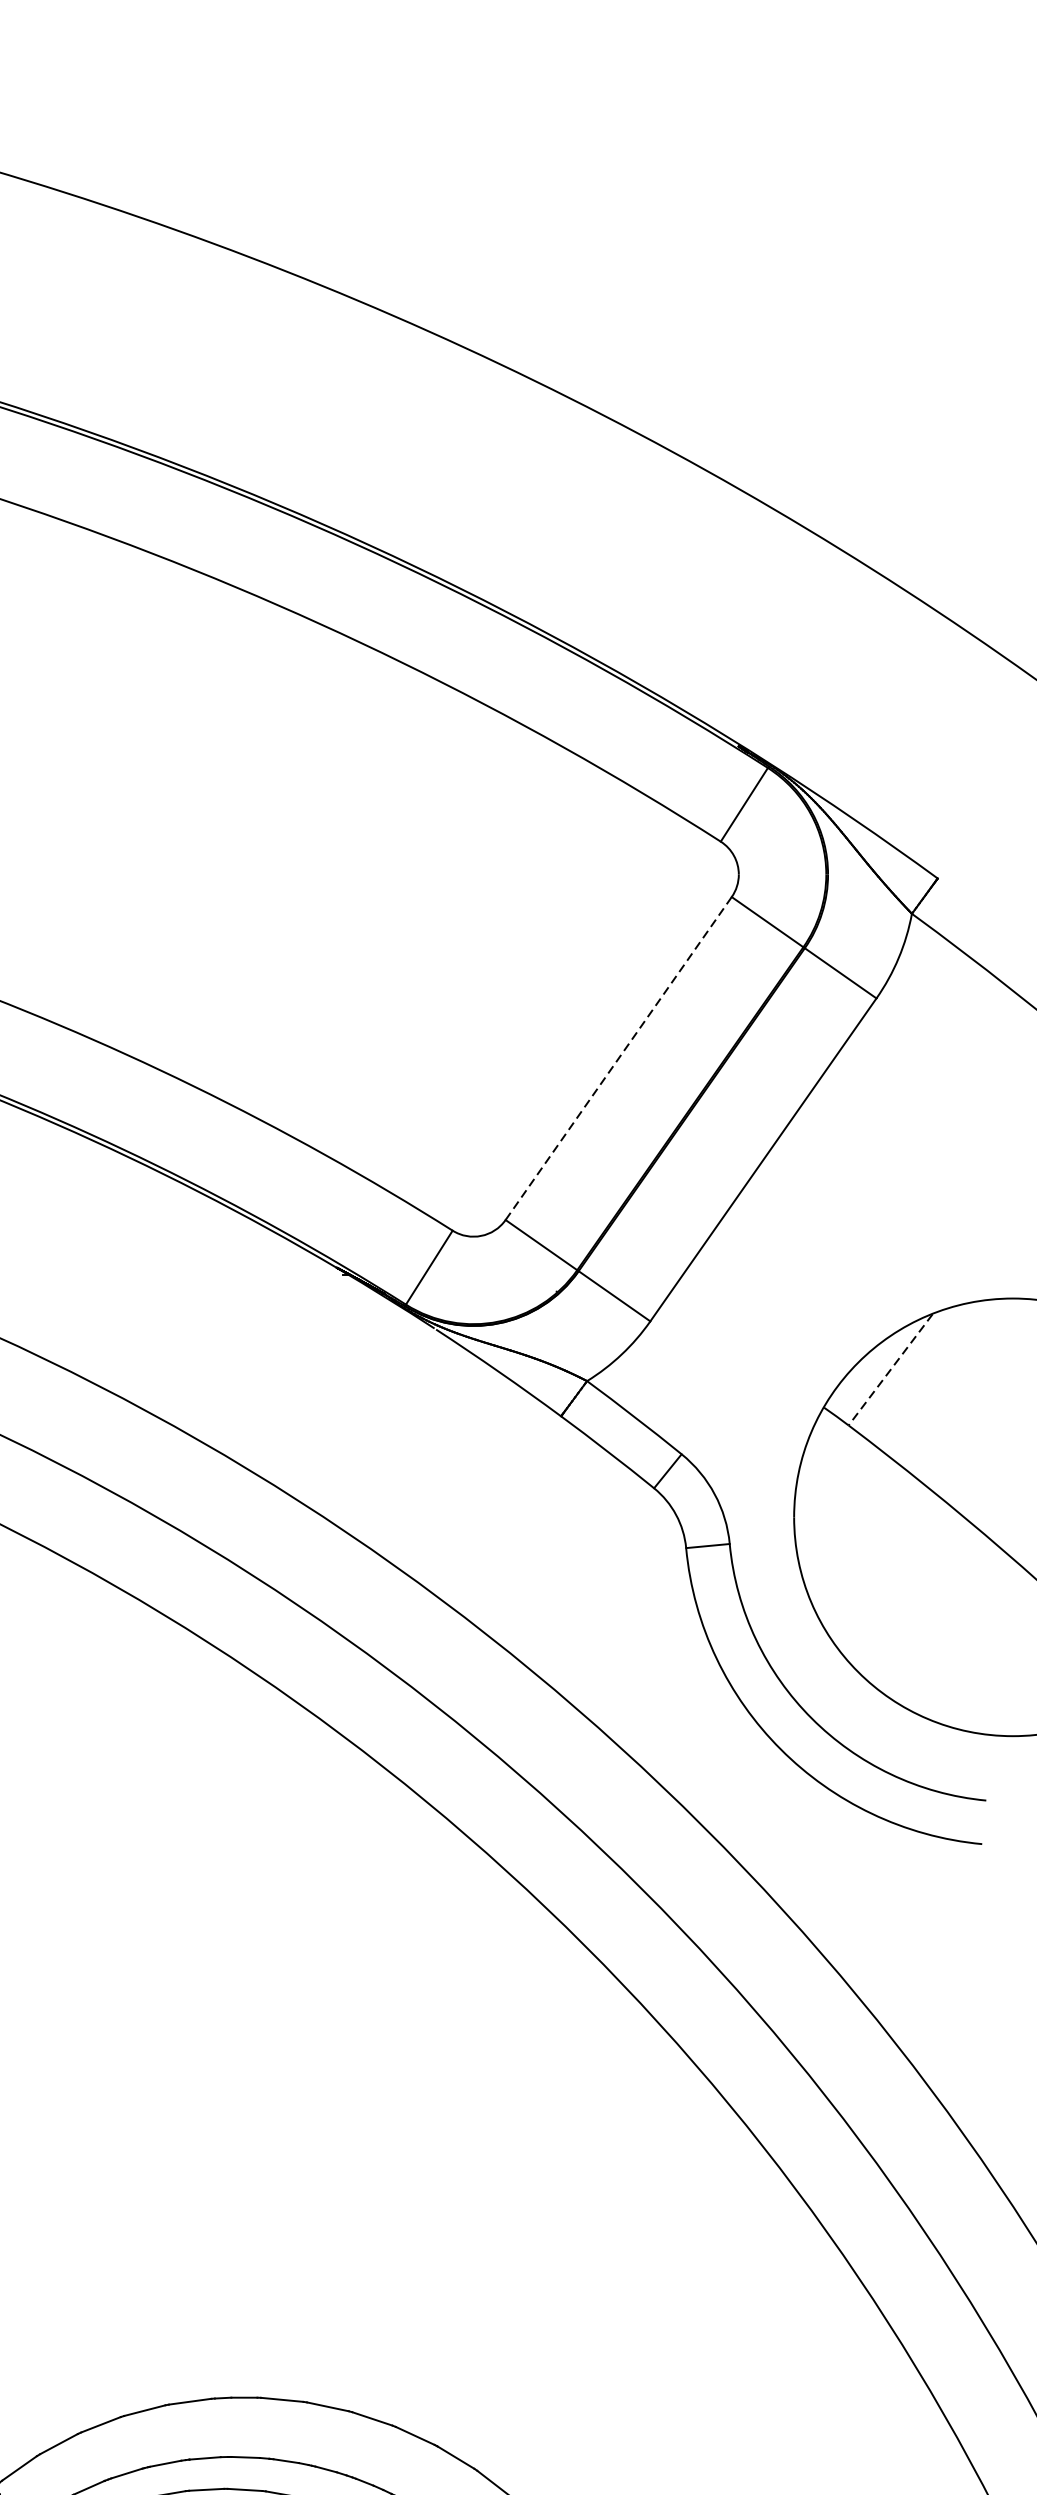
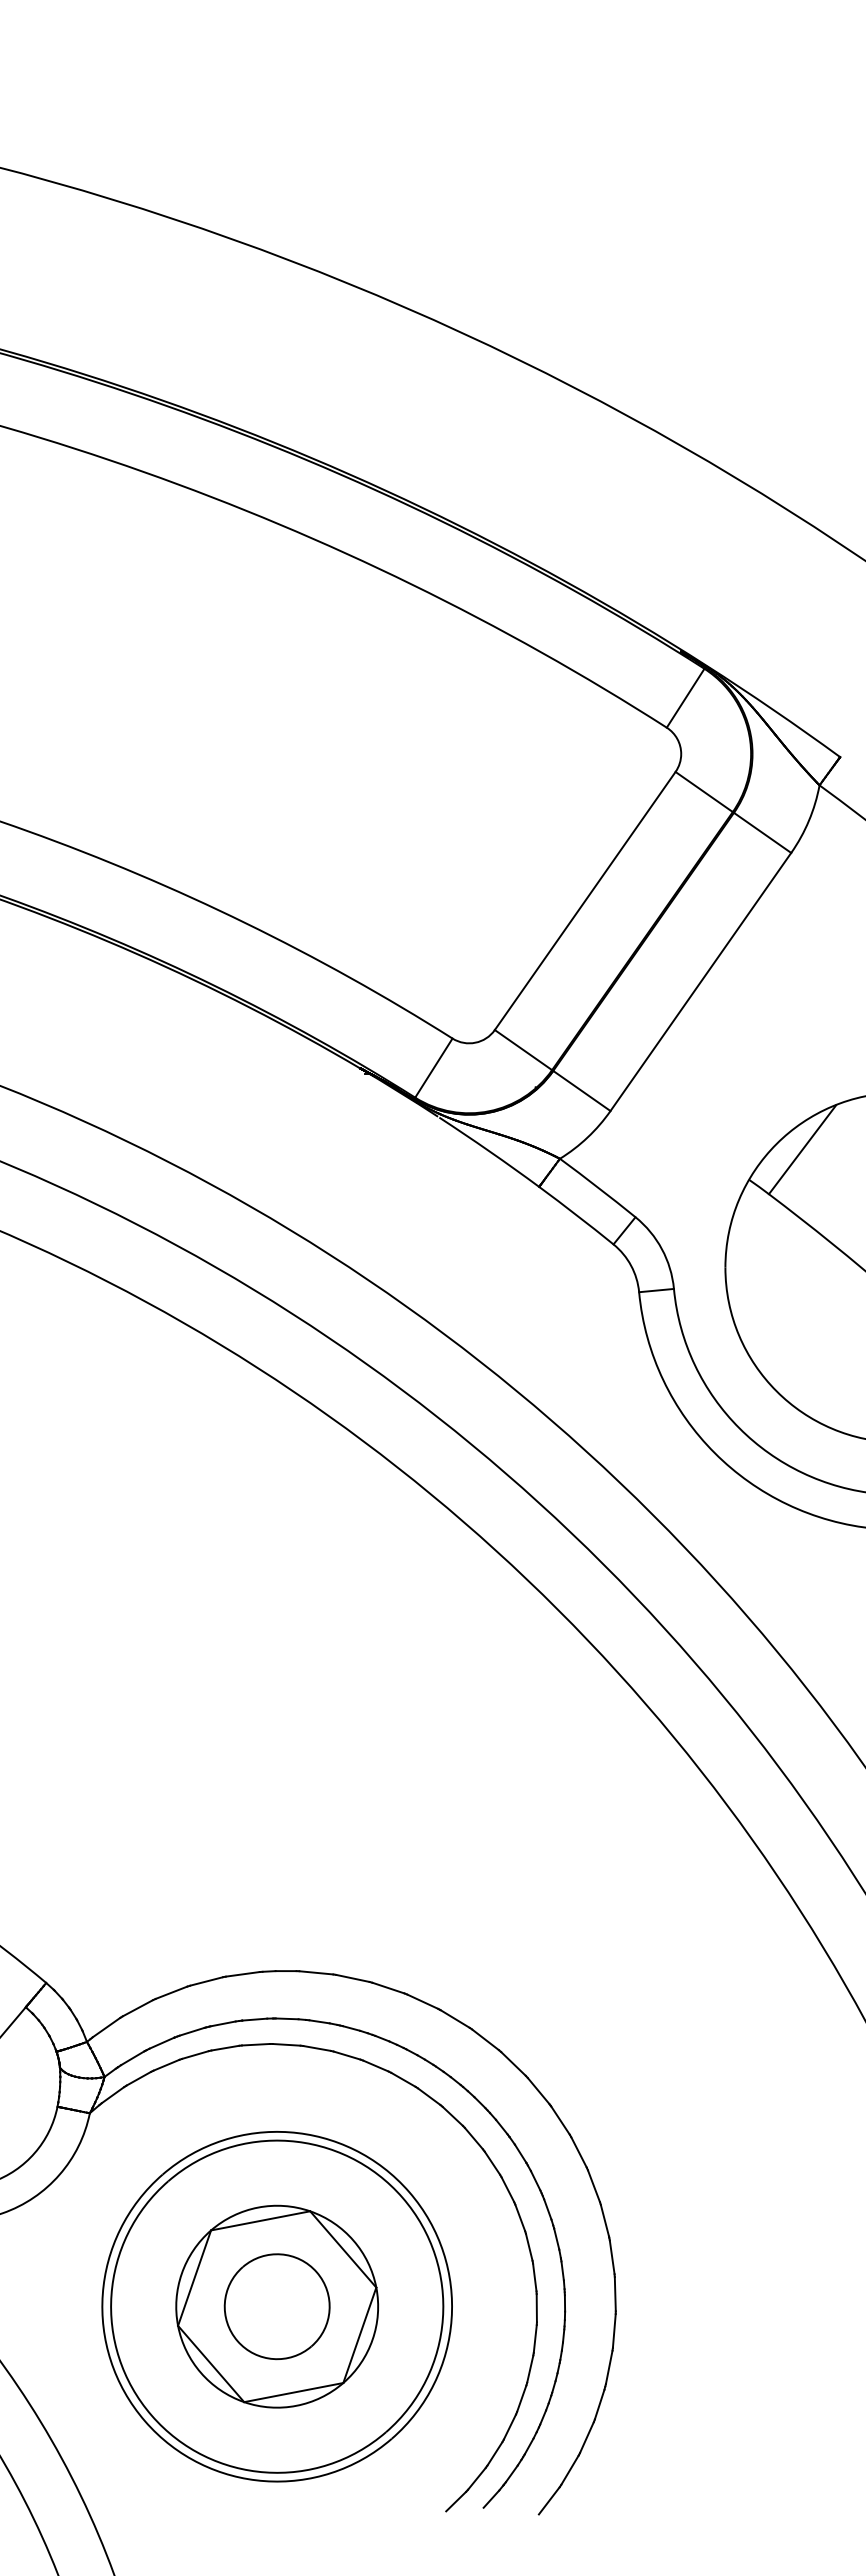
line: (619, 1059) -> (585, 901), dashed -> solid
line: (890, 1369) -> (802, 1149), dashed -> solid

